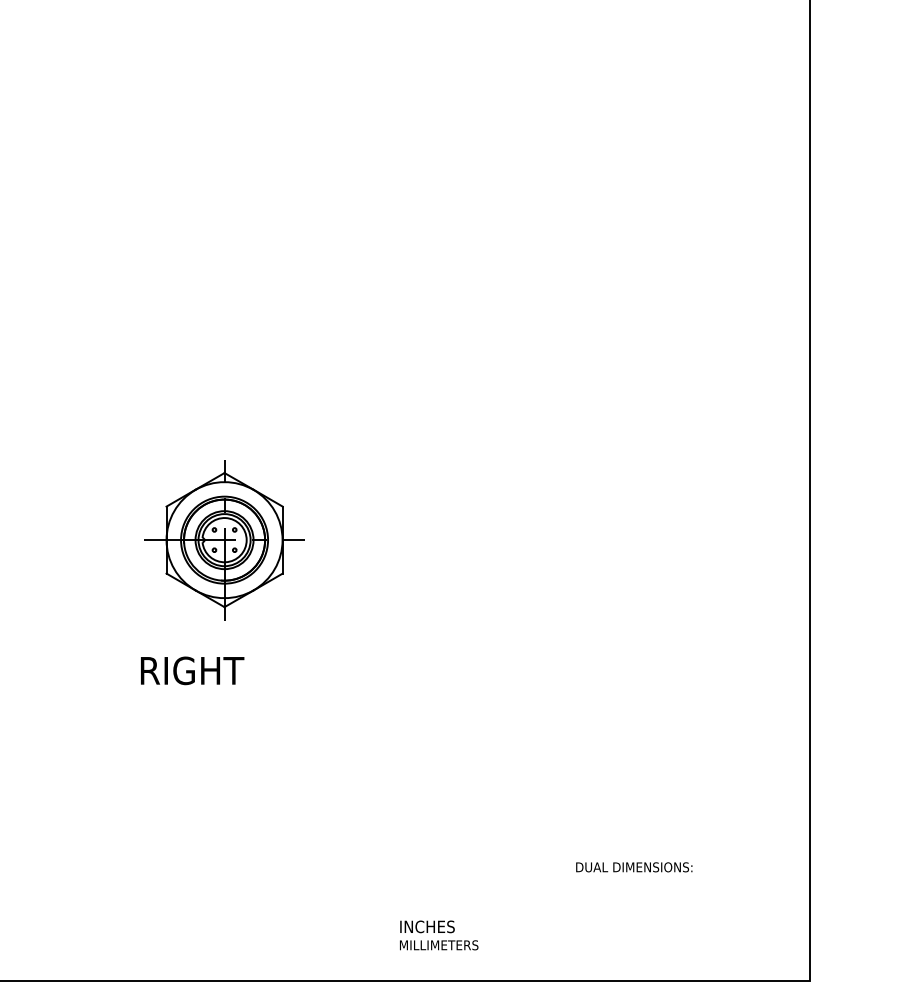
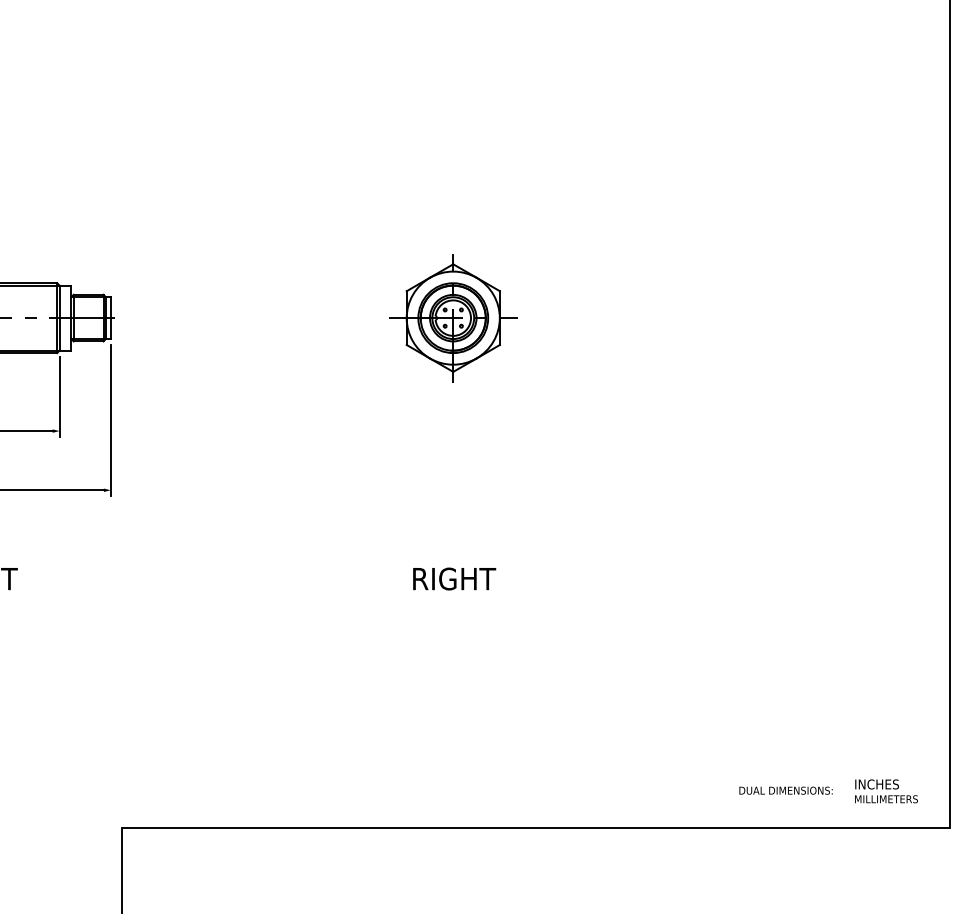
part: (224, 540) -> (453, 318), moved
text: (633, 867) -> (785, 790), moved
text: (439, 935) -> (886, 791), moved

